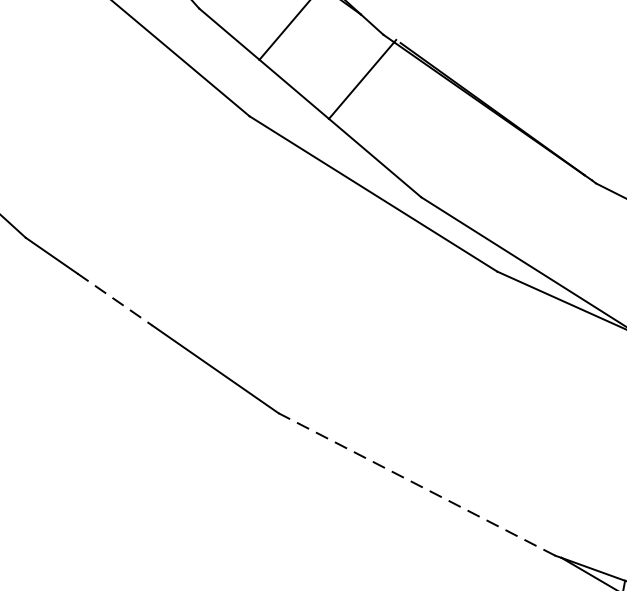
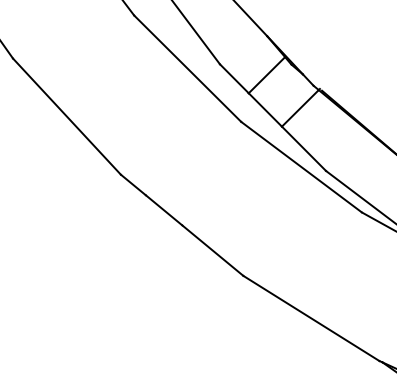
line: (115, 299) -> (164, 210), dashed -> solid
line: (417, 484) -> (311, 318), dashed -> solid

